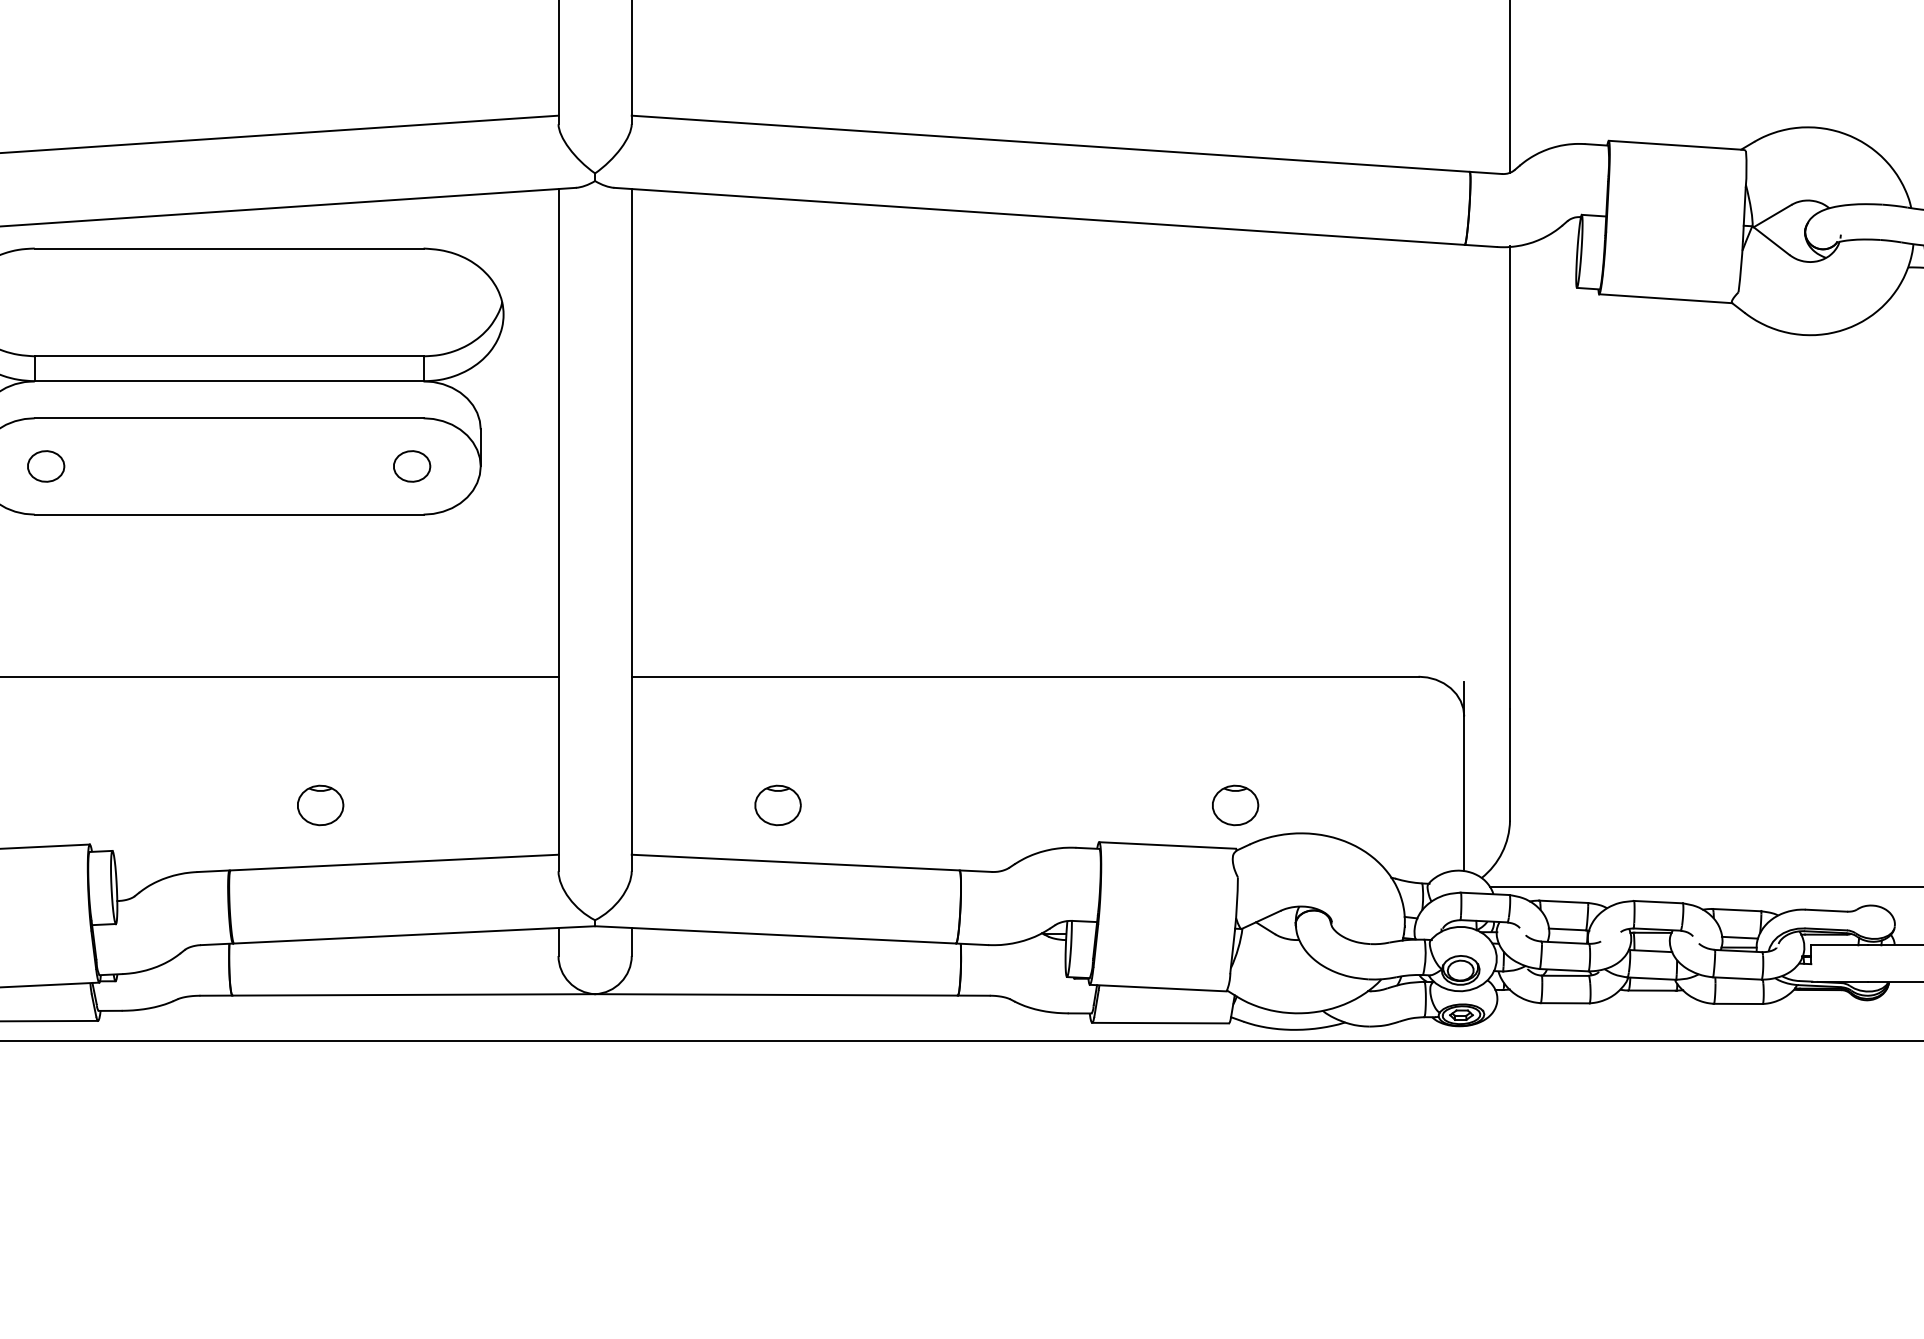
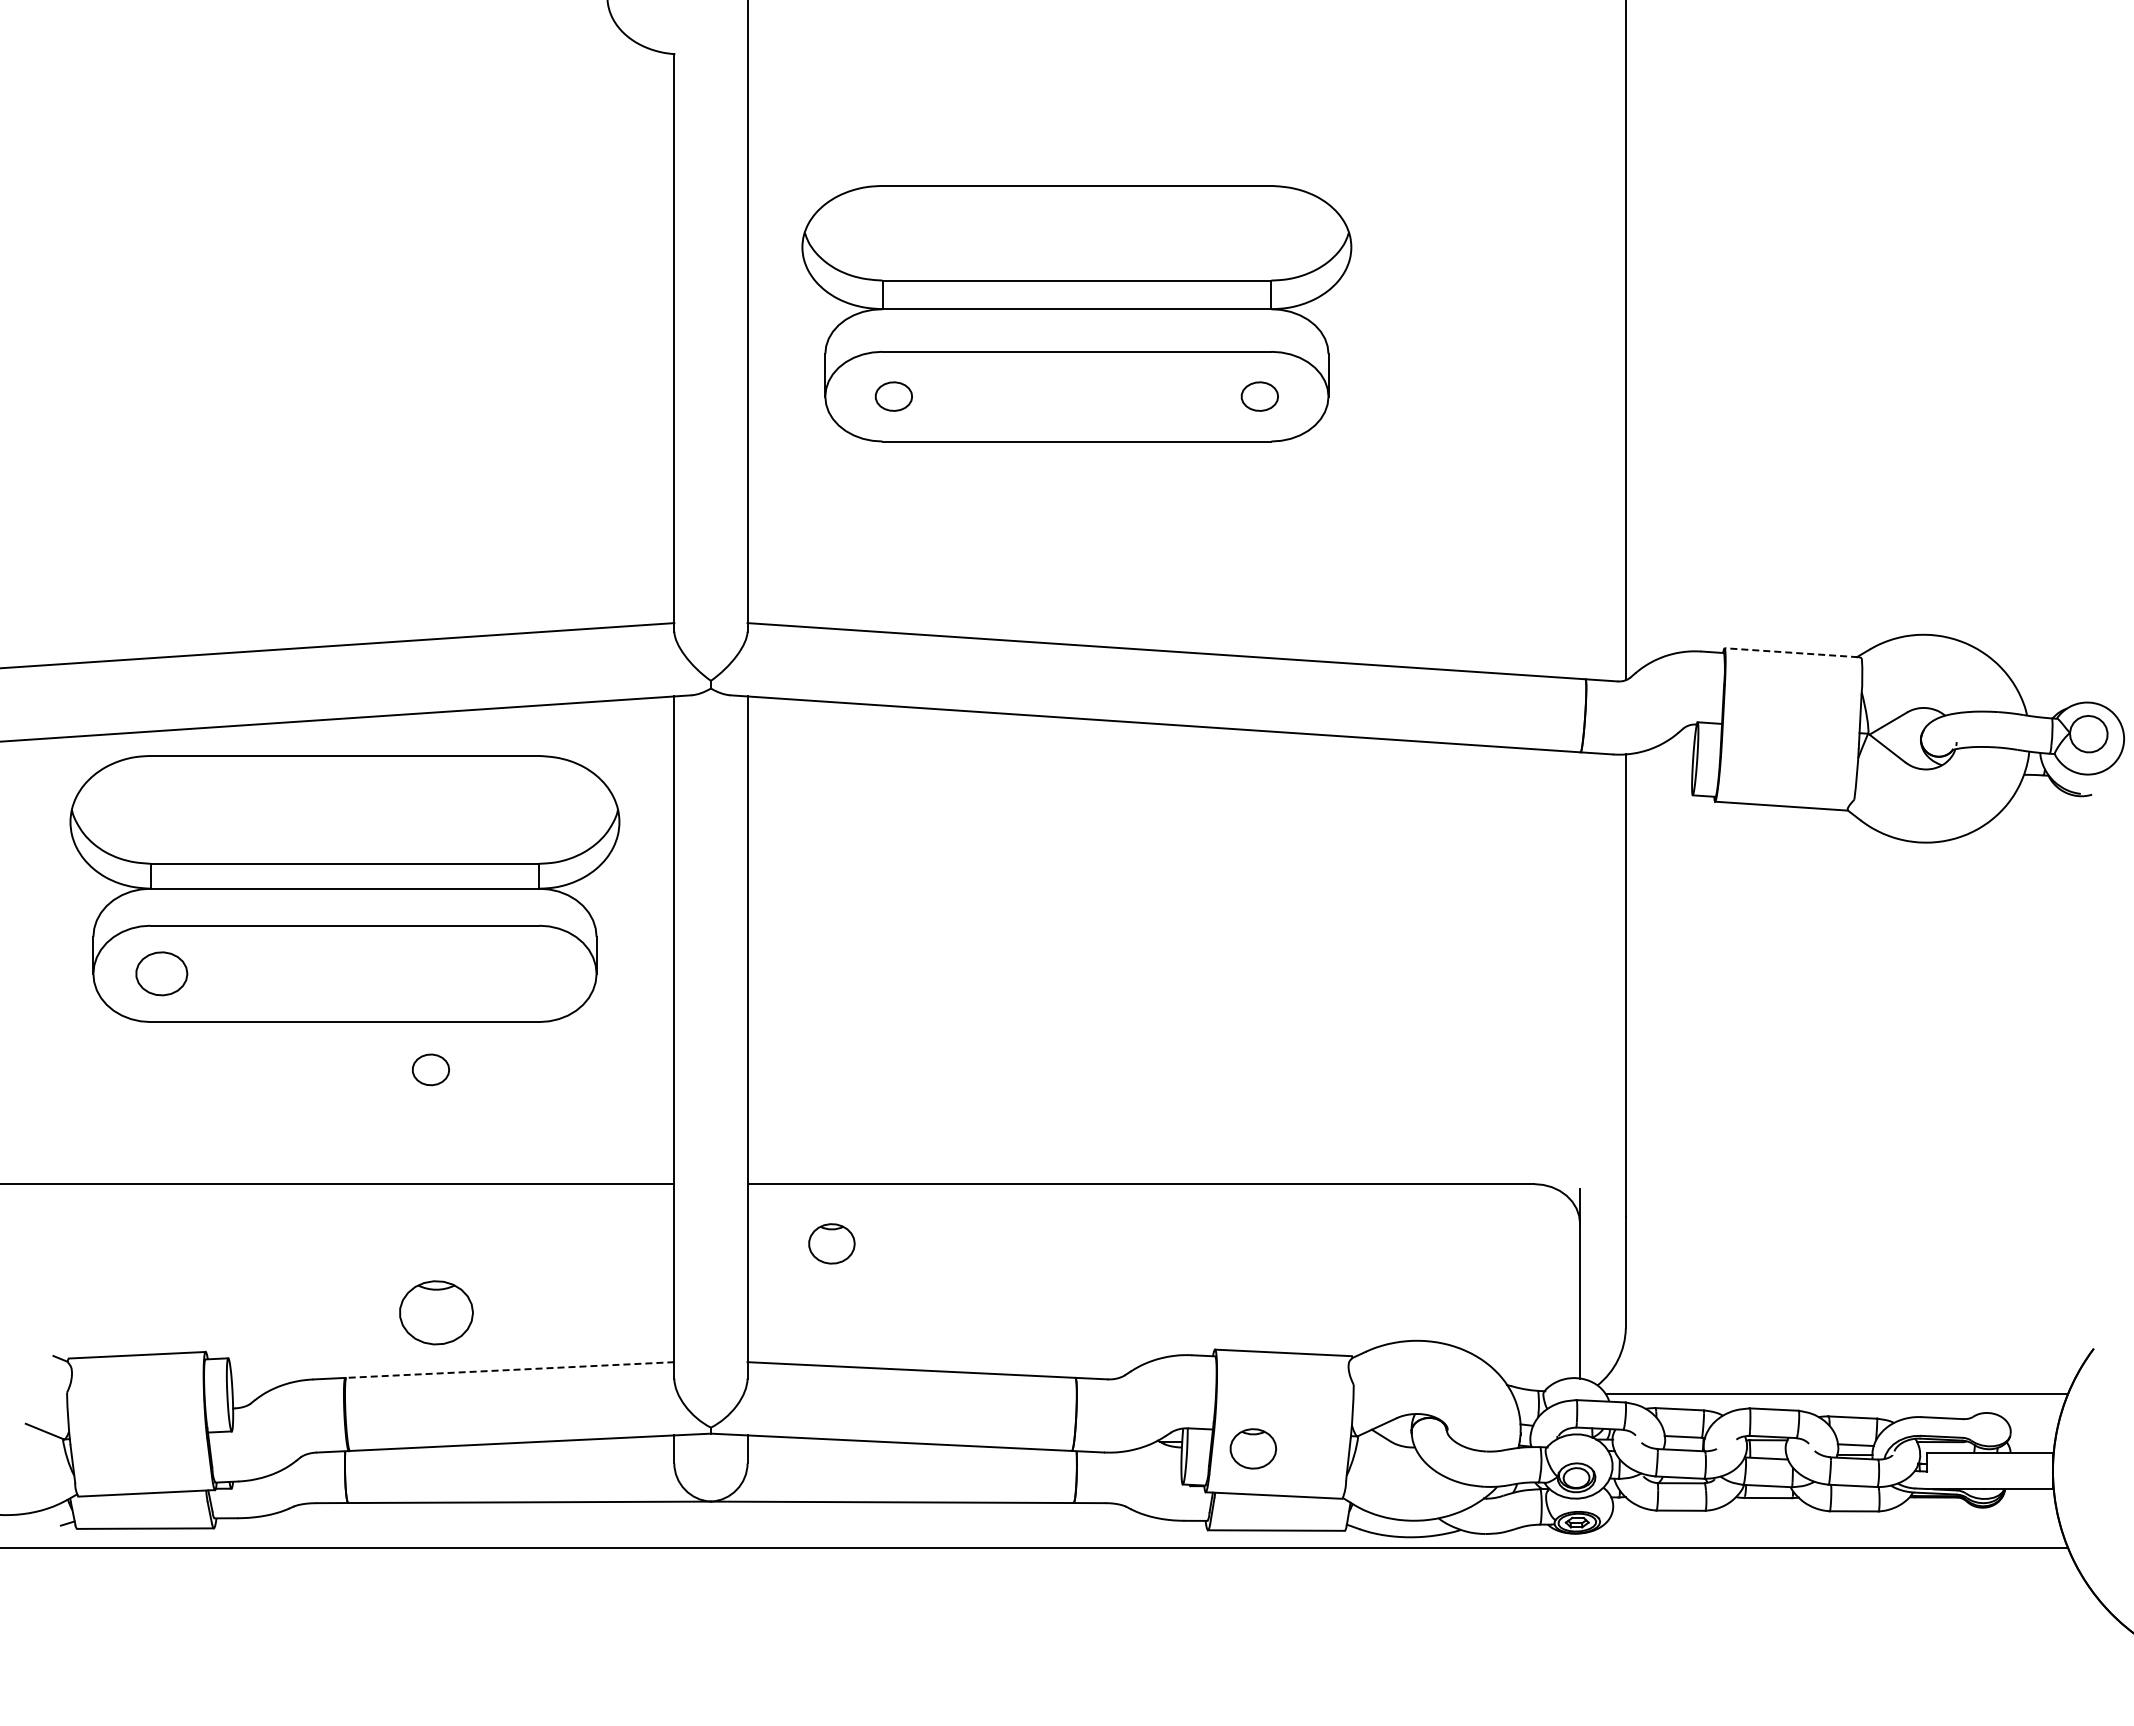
line: (1675, 145) -> (1791, 652), solid -> dashed
part: (46, 466) -> (162, 973), size x1.4
part: (412, 466) -> (431, 1069), moved
part: (320, 805) -> (436, 1312), size x1.6
part: (777, 805) -> (831, 1243), moved
part: (1235, 805) -> (1253, 1448), moved
line: (393, 863) -> (509, 1370), solid -> dashed

